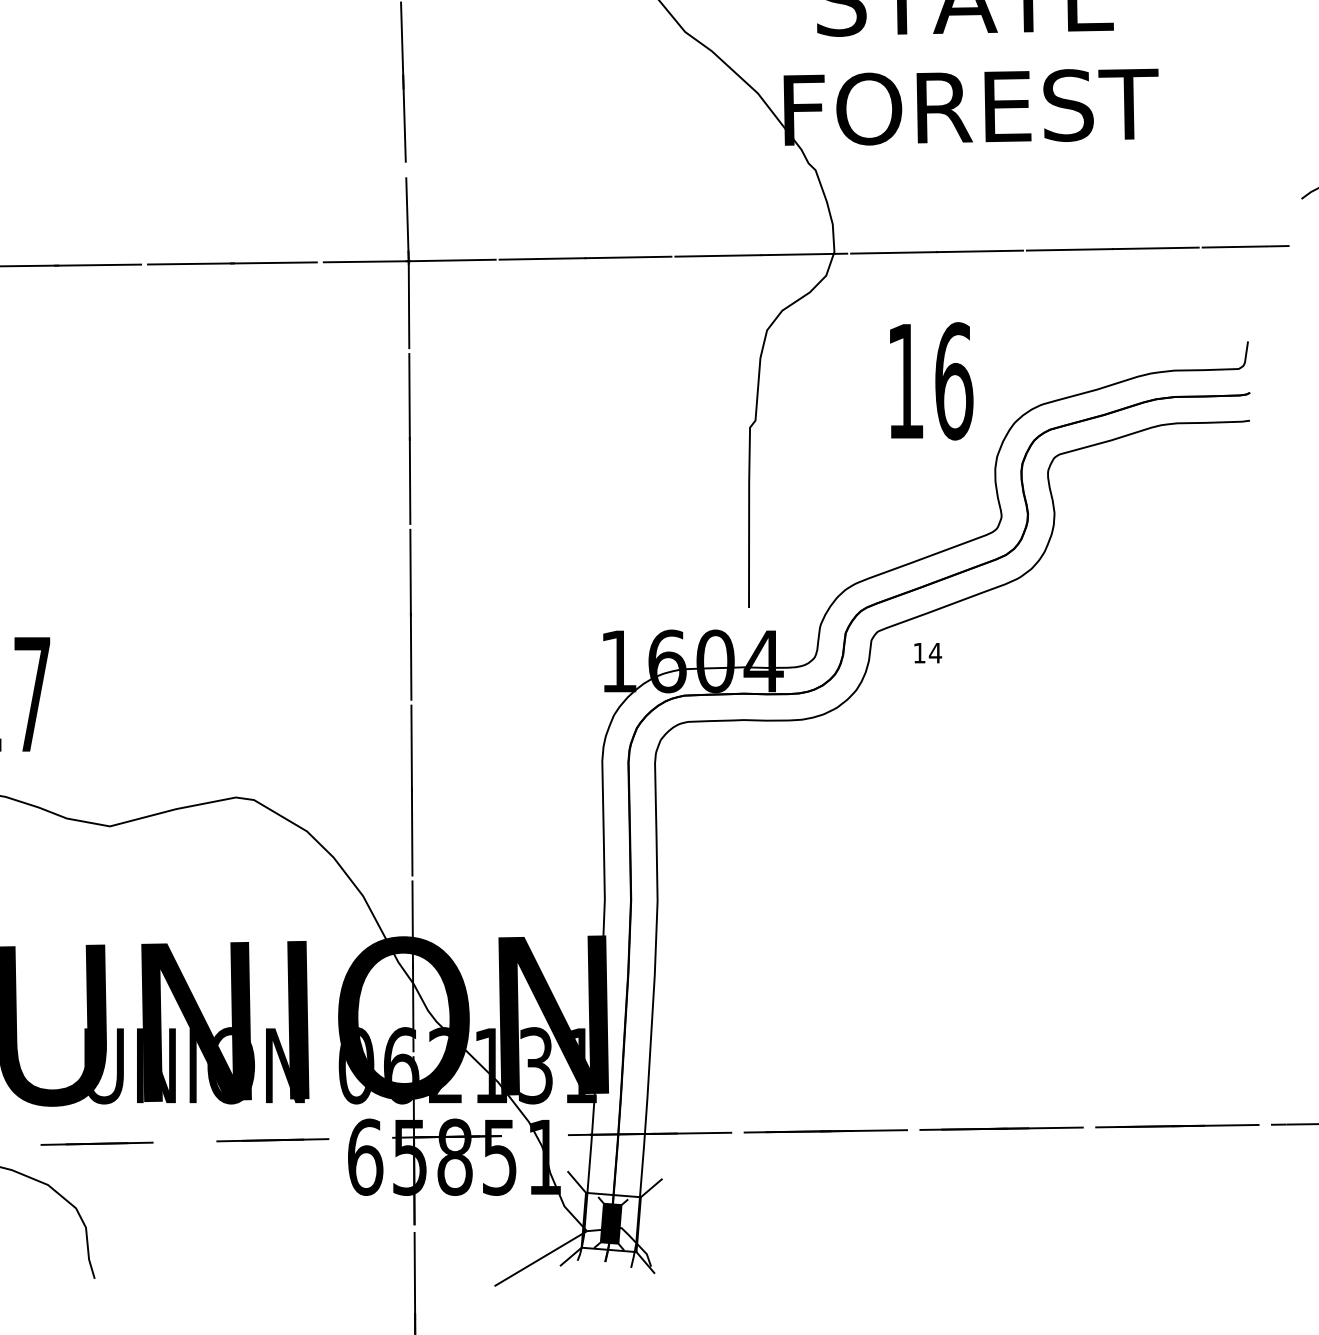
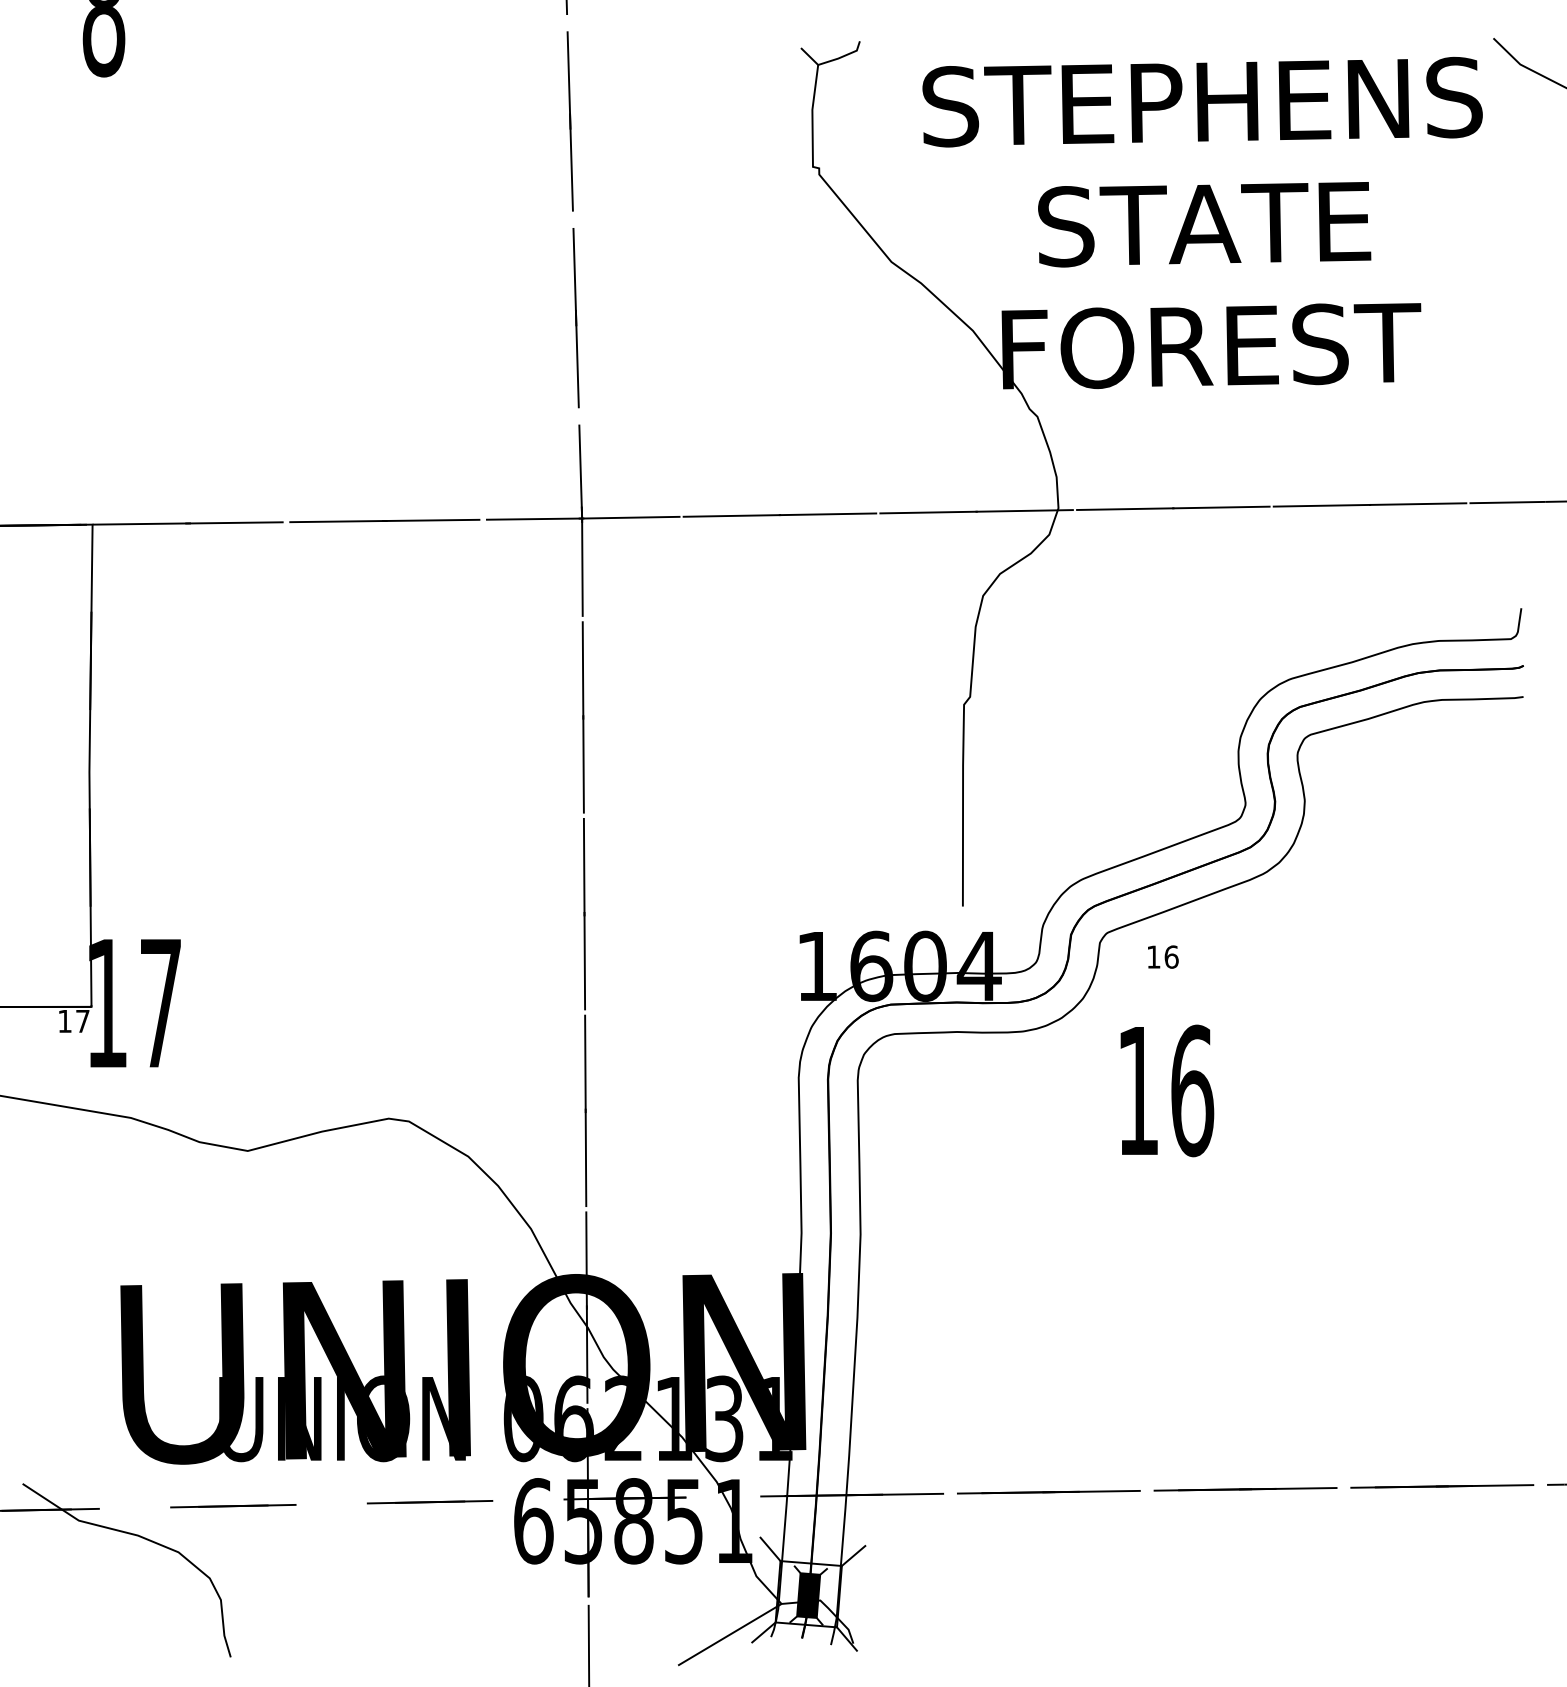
text: (931, 380) -> (1167, 1090), moved
text: (935, 652) -> (1171, 956), 14 -> 16

